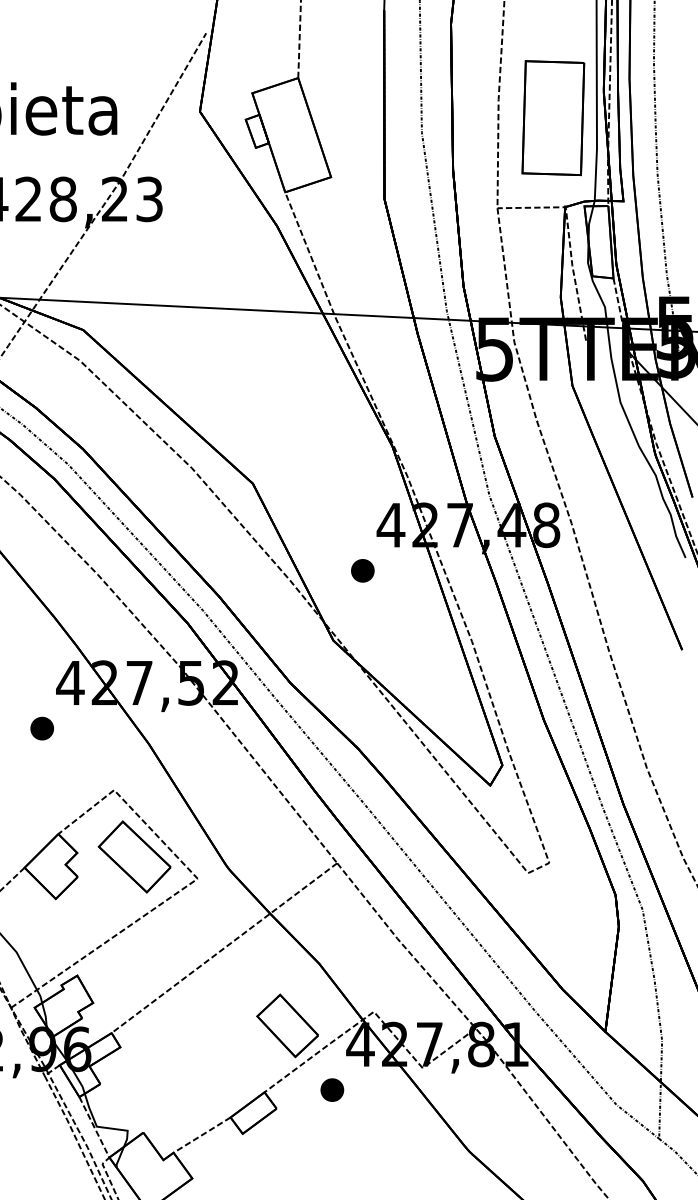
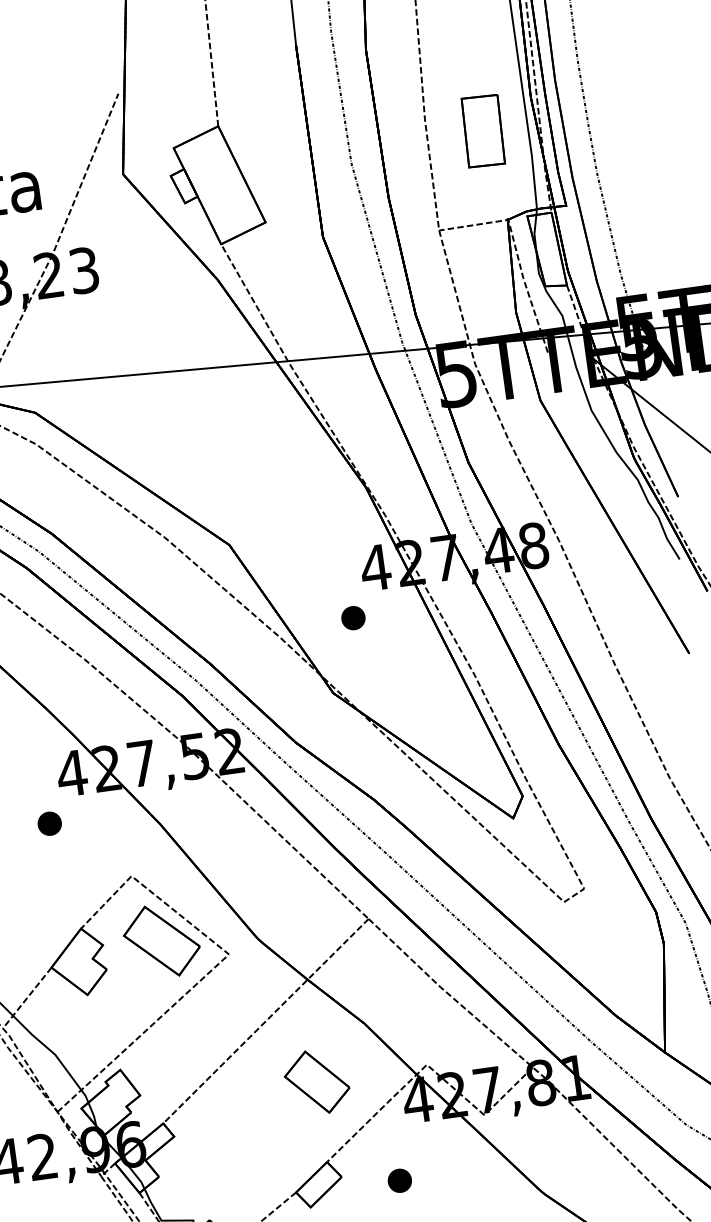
part: (553, 118) -> (483, 131), size x0.6
part: (287, 1025) -> (316, 1081), moved
part: (332, 1089) -> (399, 1180), moved

